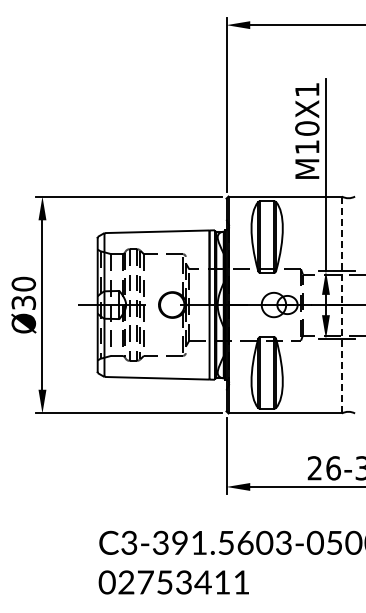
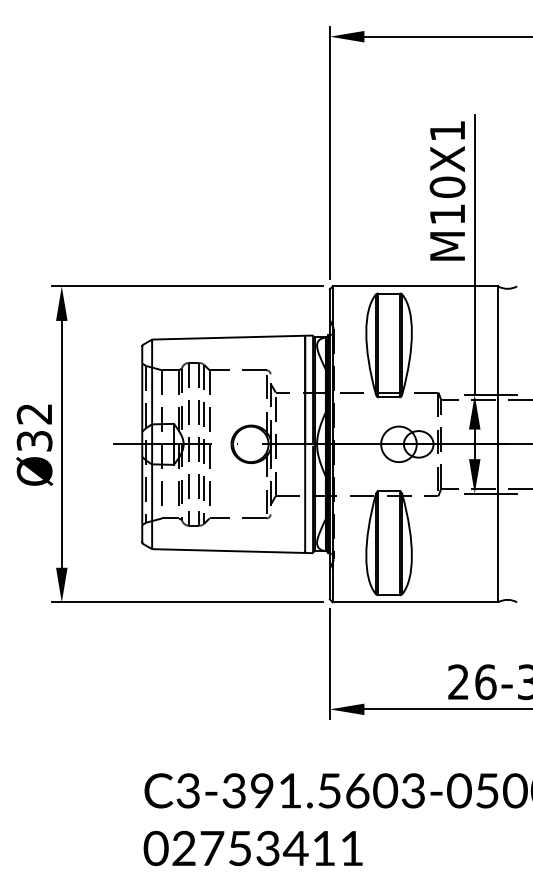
text: (23, 283) -> (34, 412), Ø30 -> Ø32
line: (341, 305) -> (497, 445), dashed -> solid

